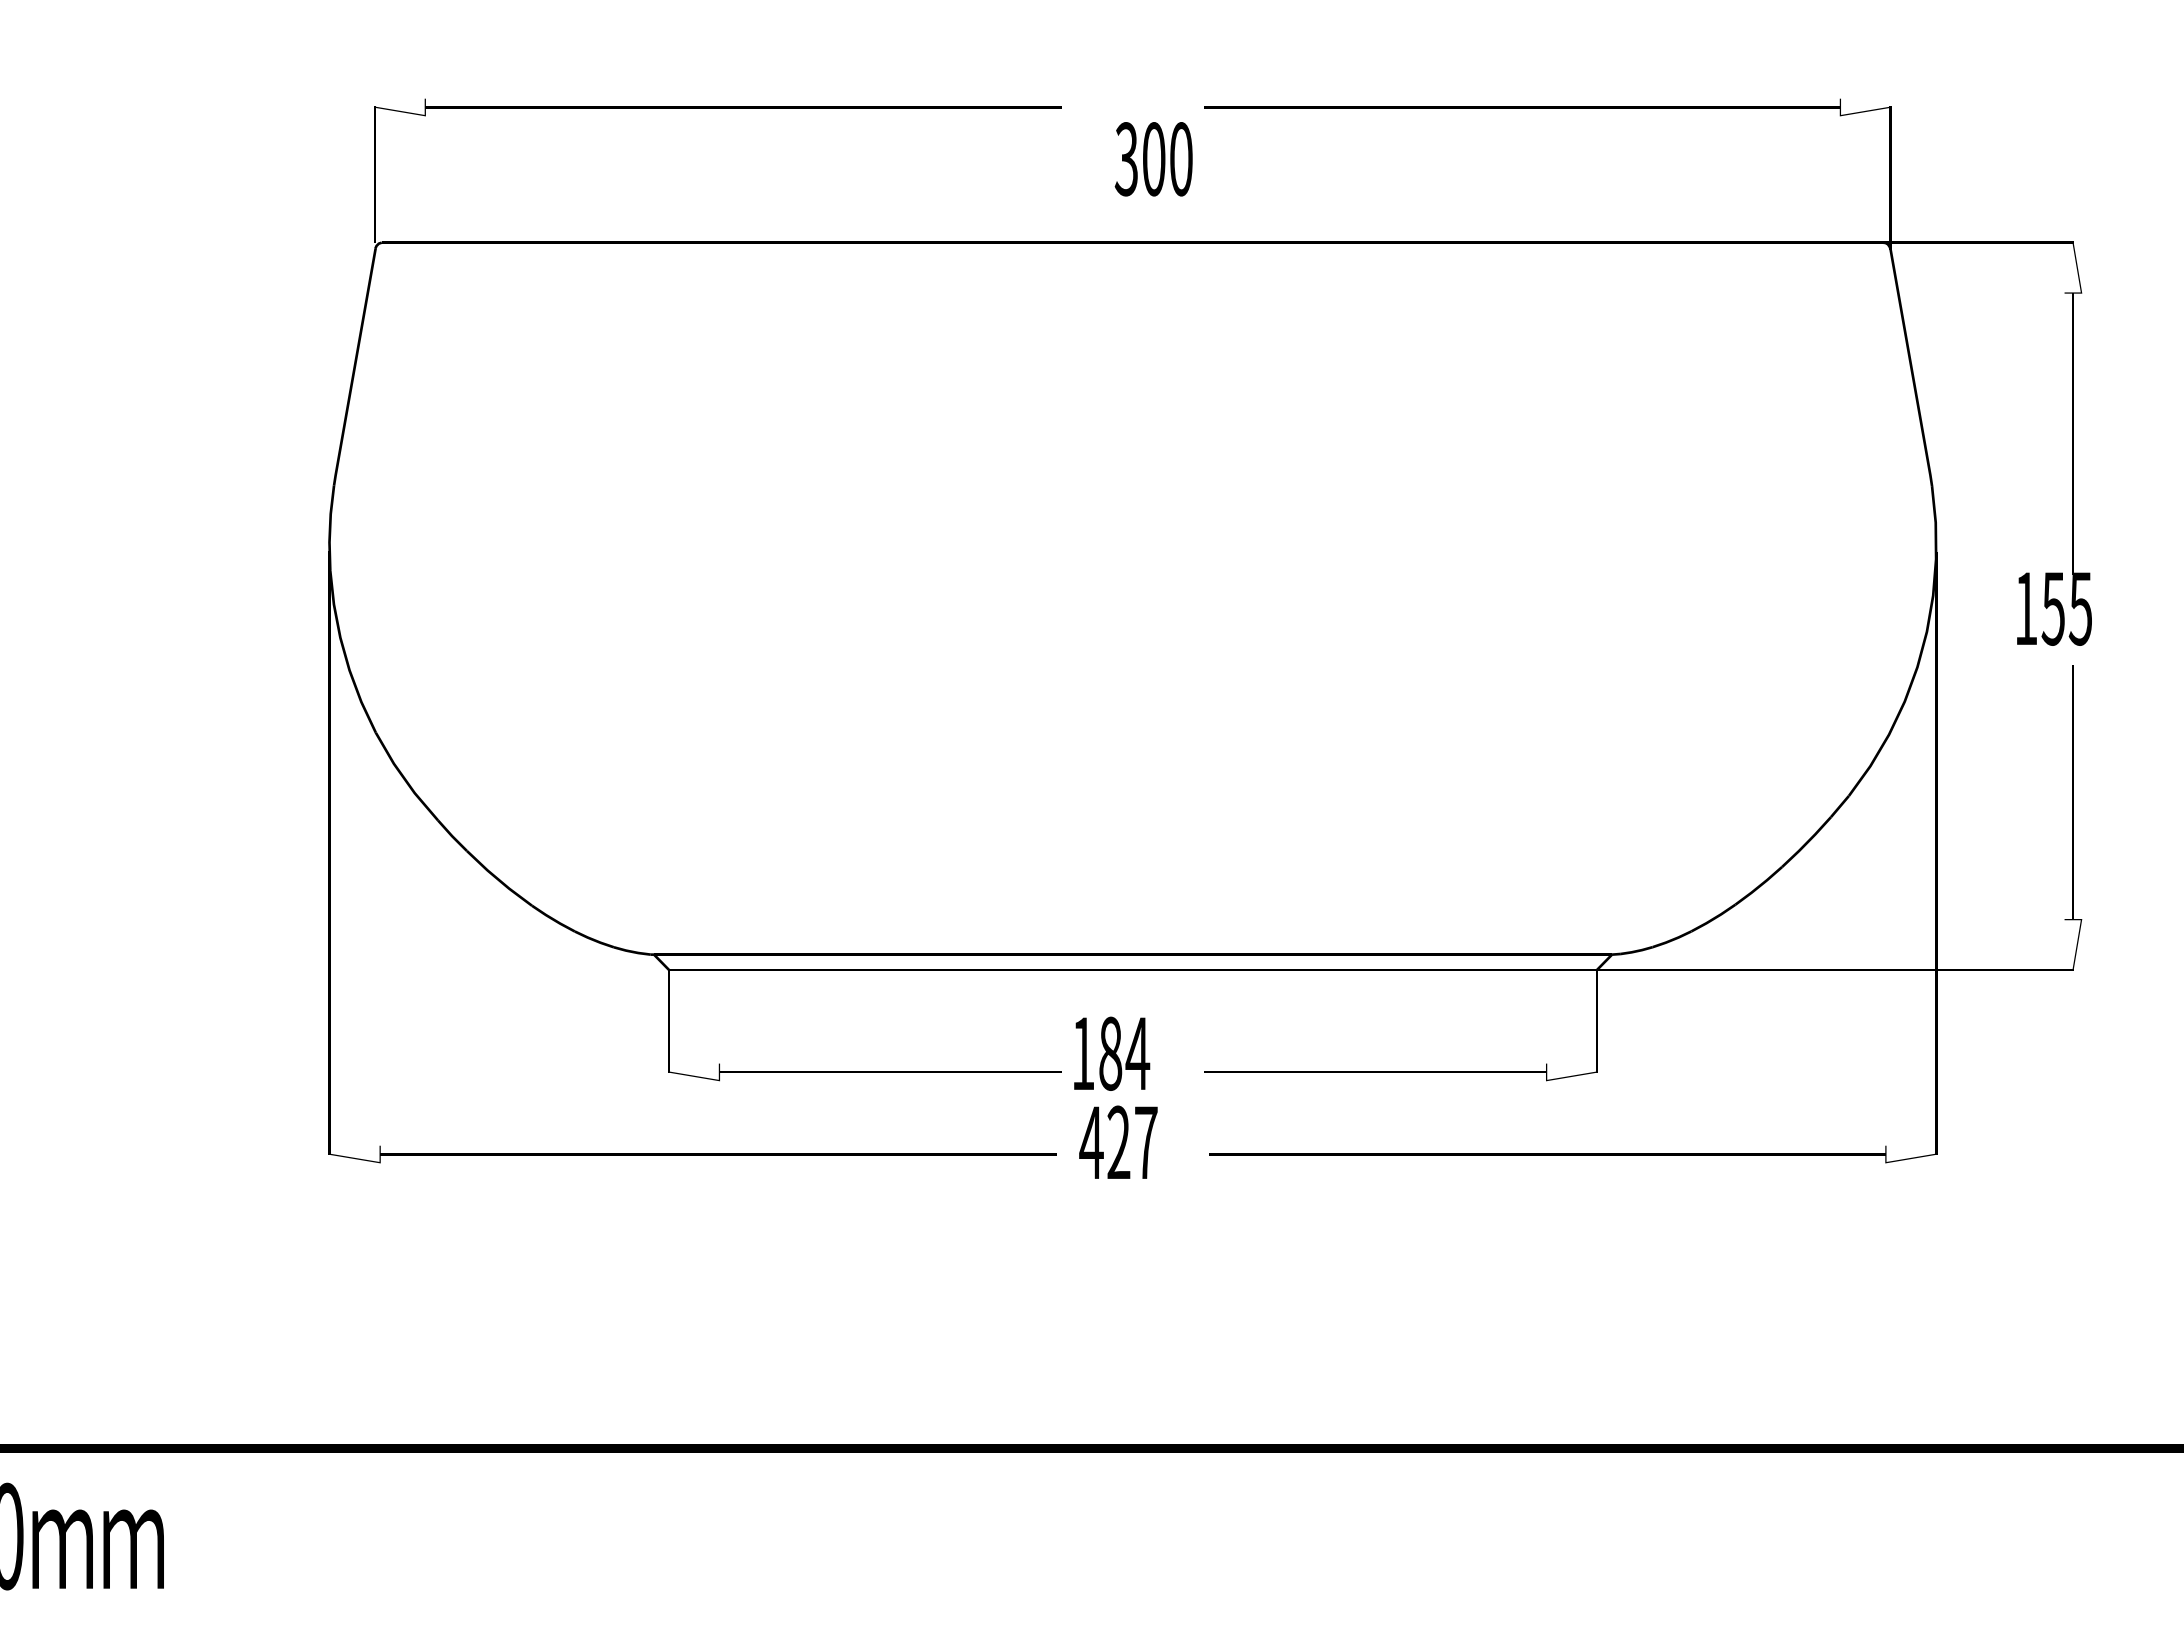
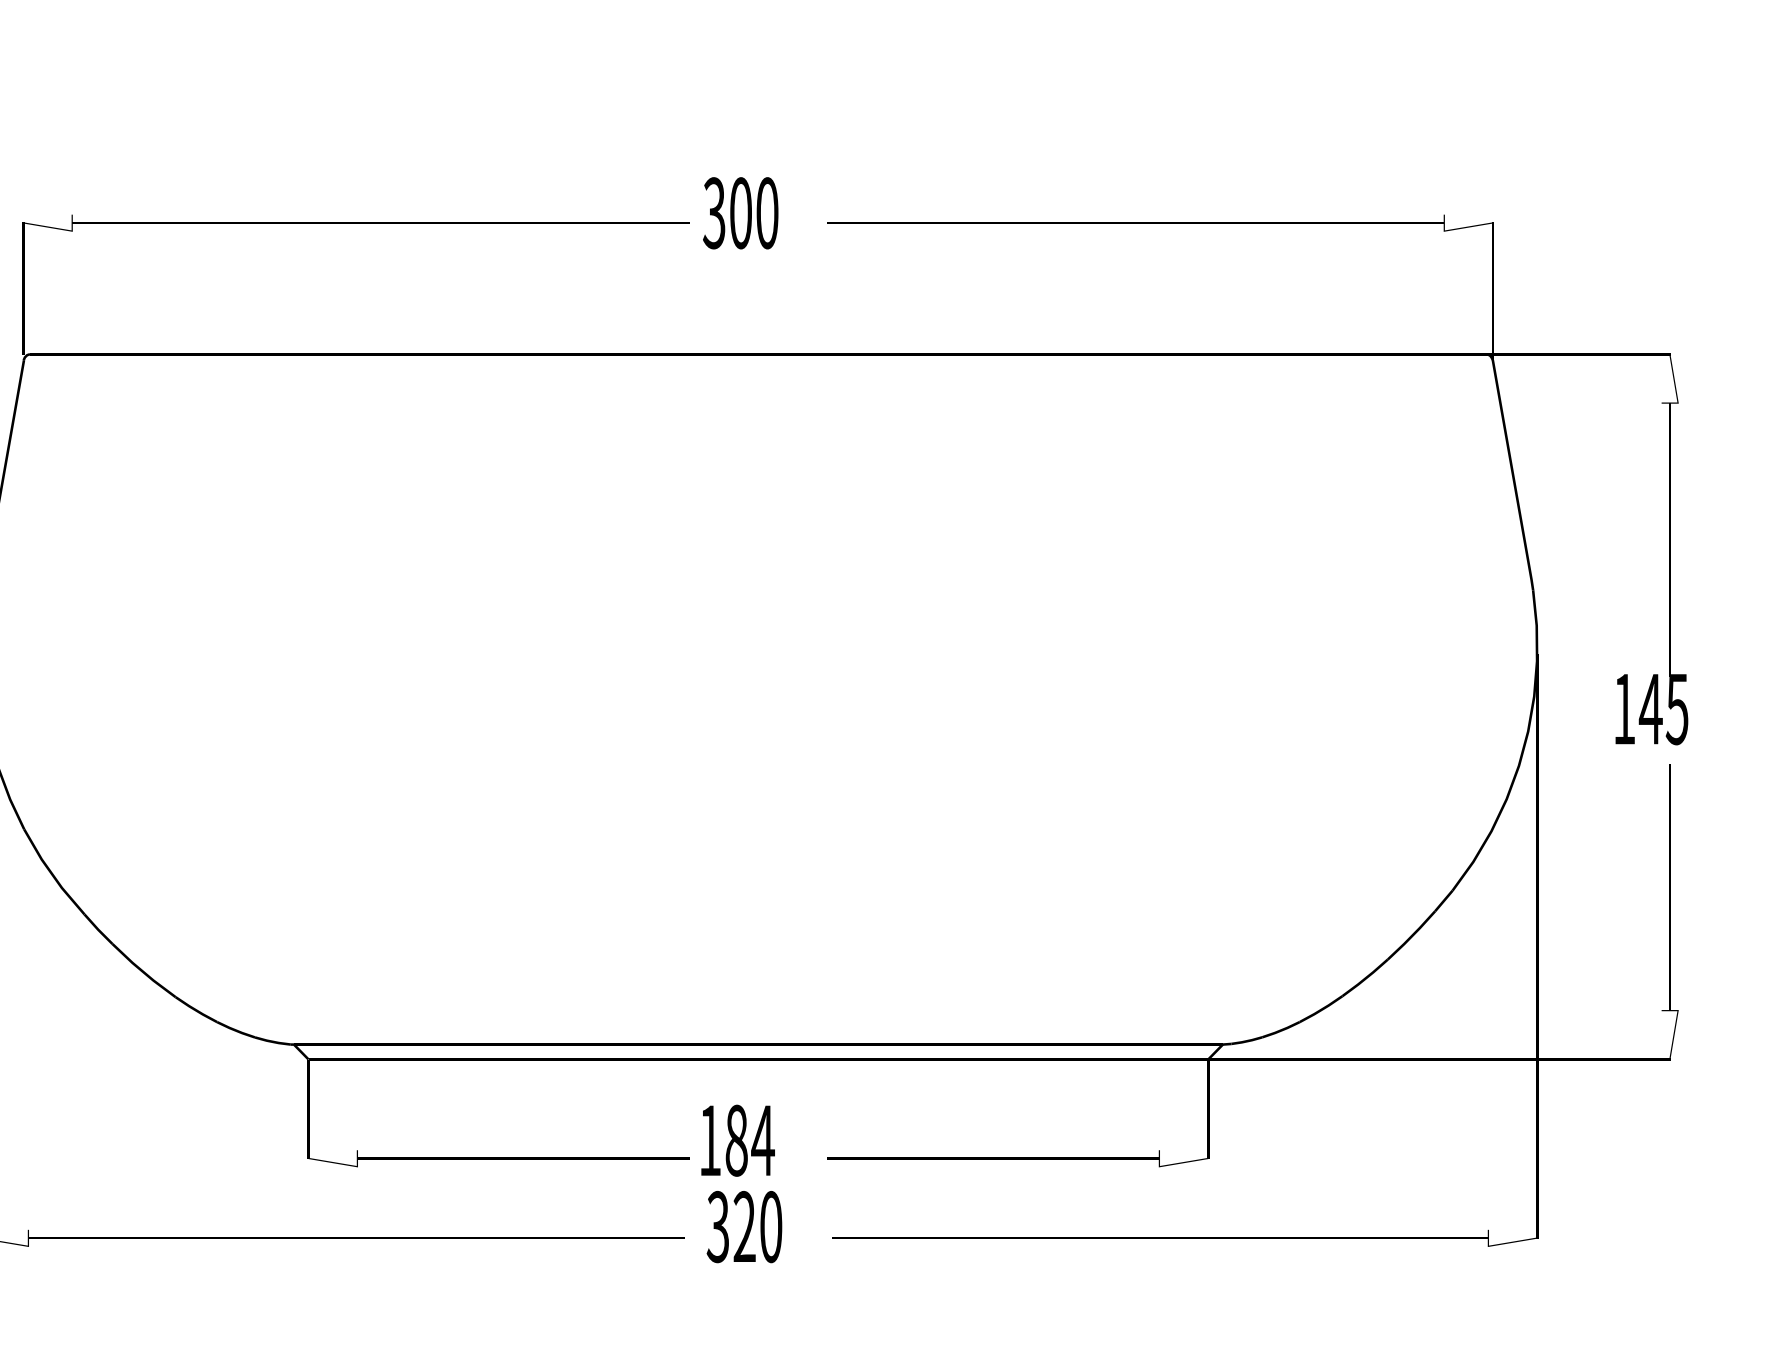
text: (1153, 159) -> (740, 213), moved
text: (2053, 608) -> (1650, 708), 155 -> 145
text: (1118, 1142) -> (744, 1226), 427 -> 320

